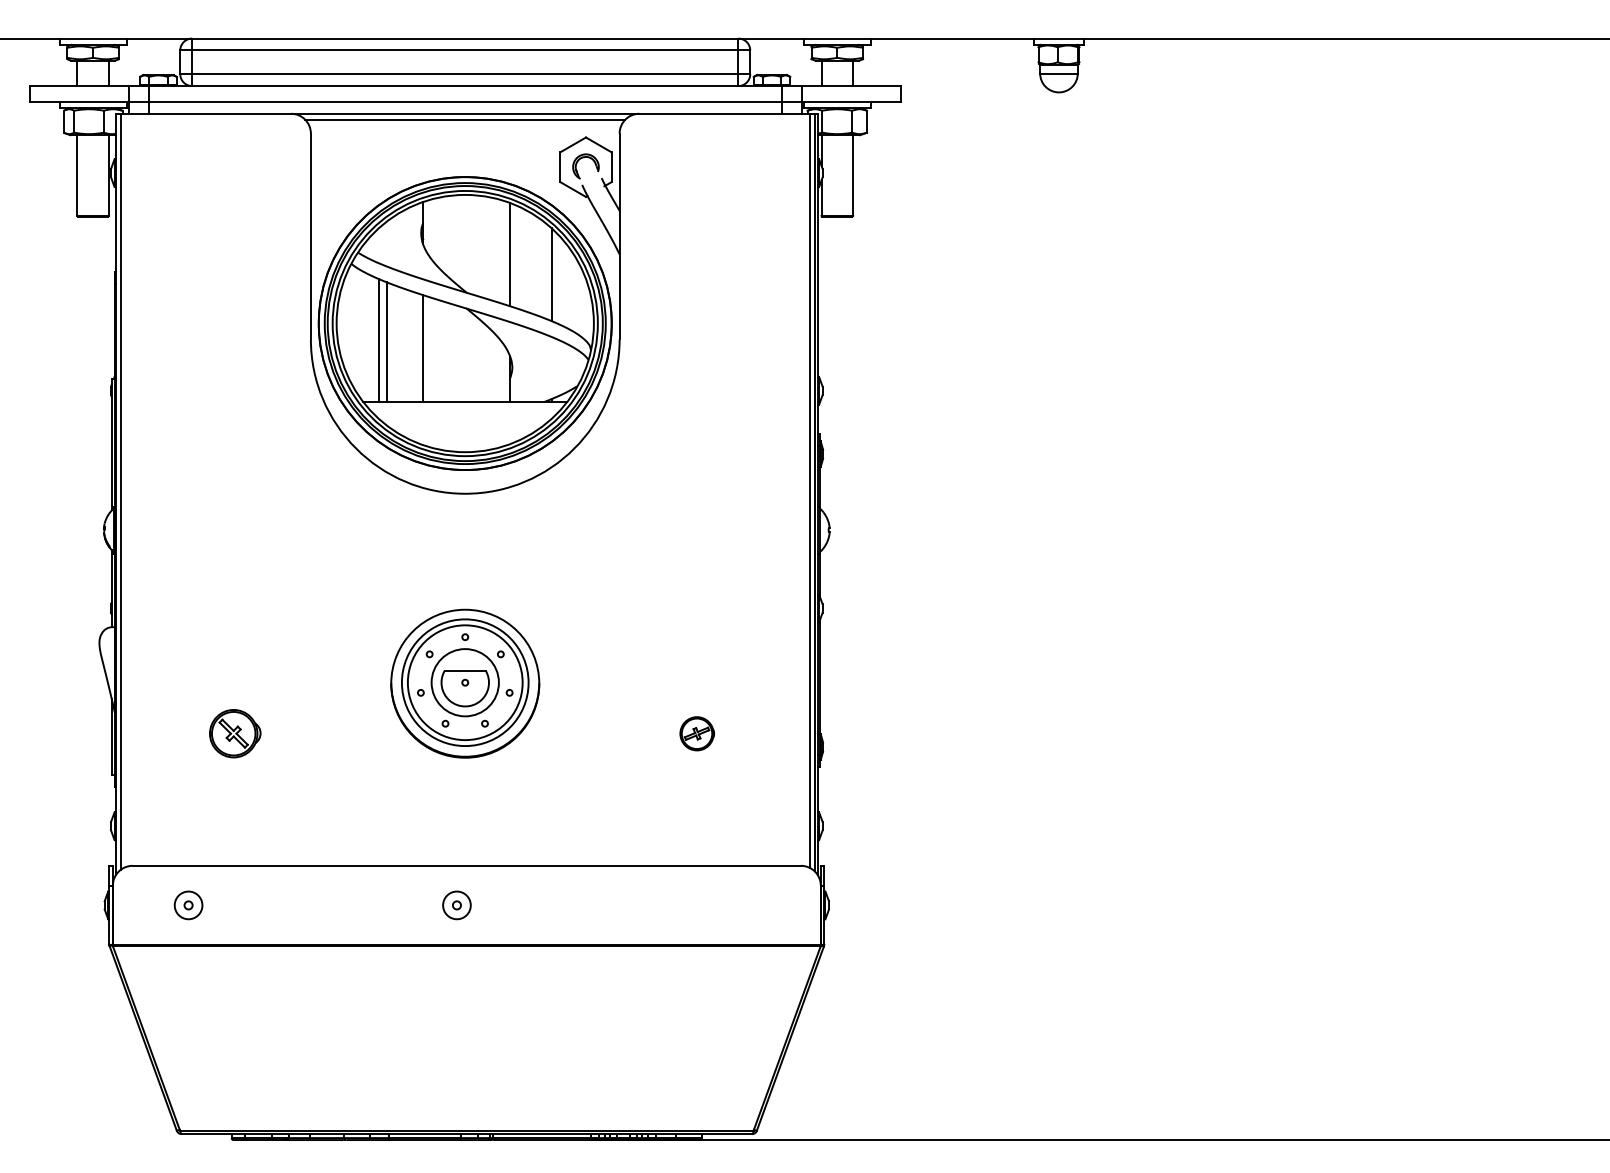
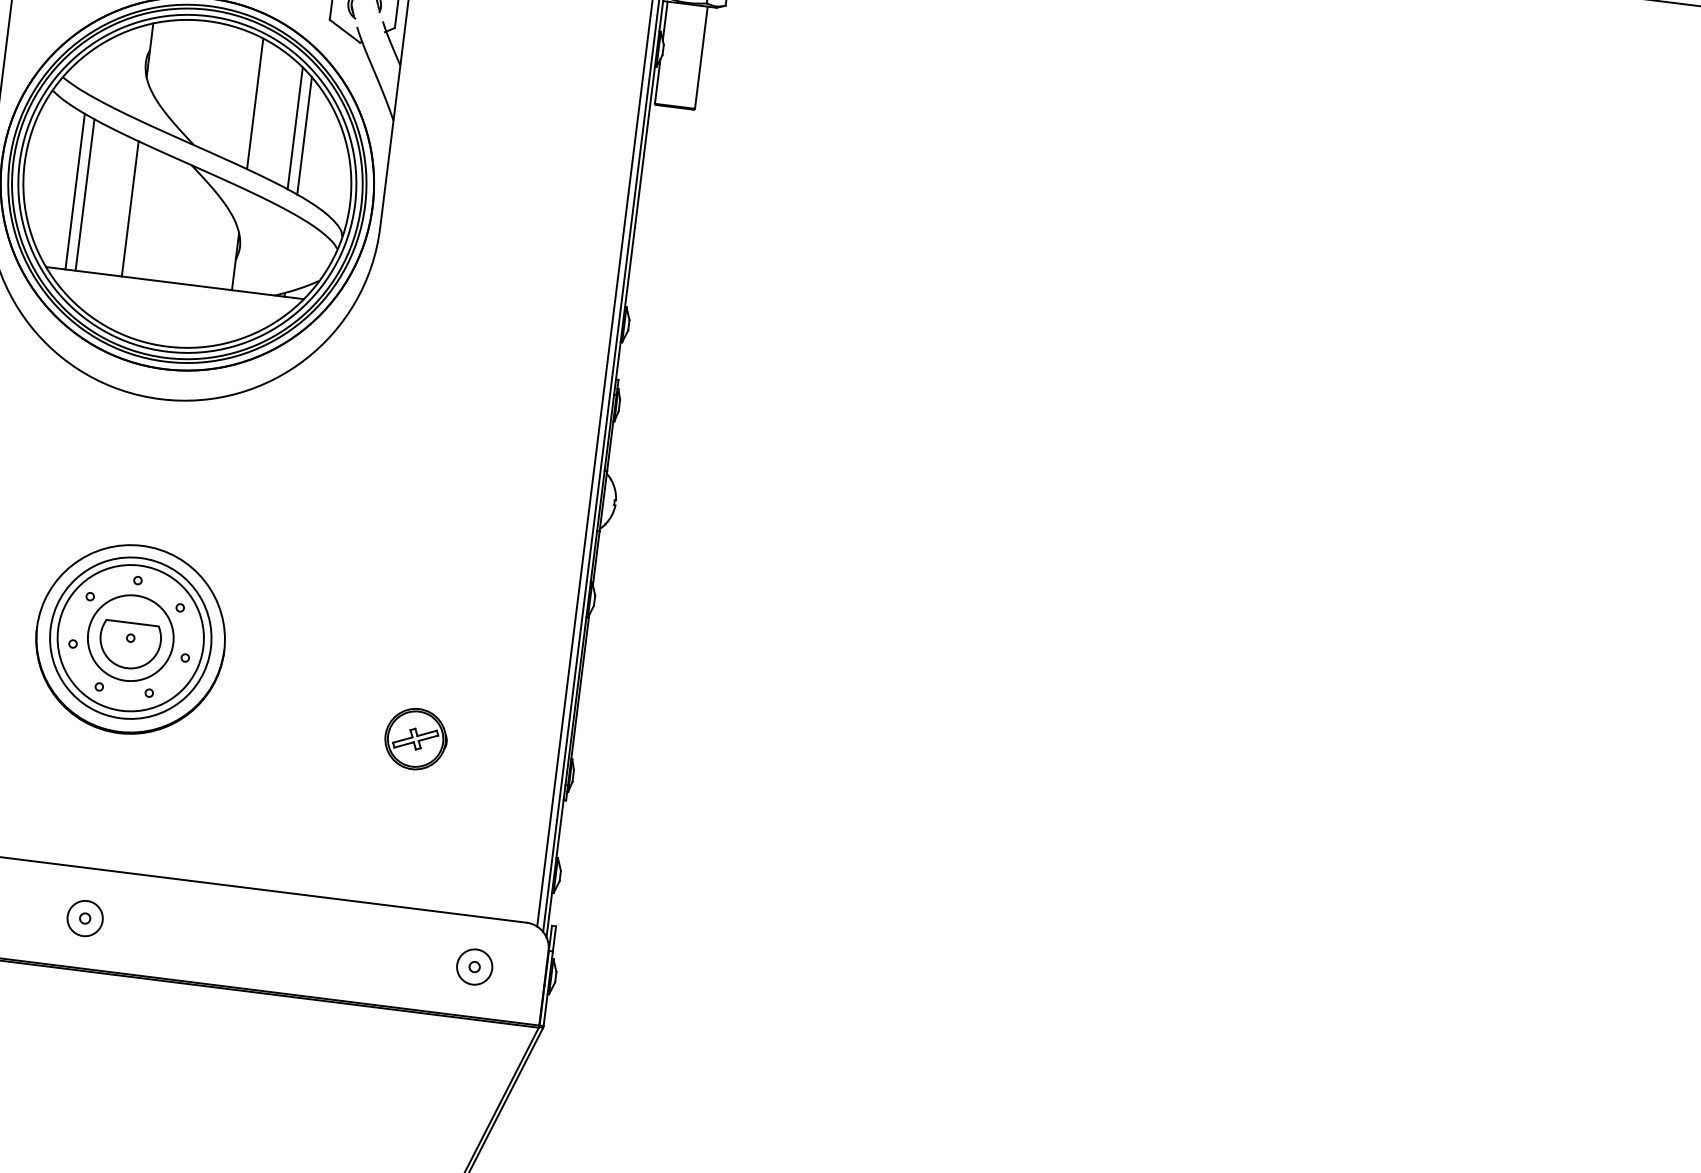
line: (543, 269) -> (294, 127), added
part: (697, 733) -> (416, 739), size x1.43
part: (764, 905) -> (474, 967), added

